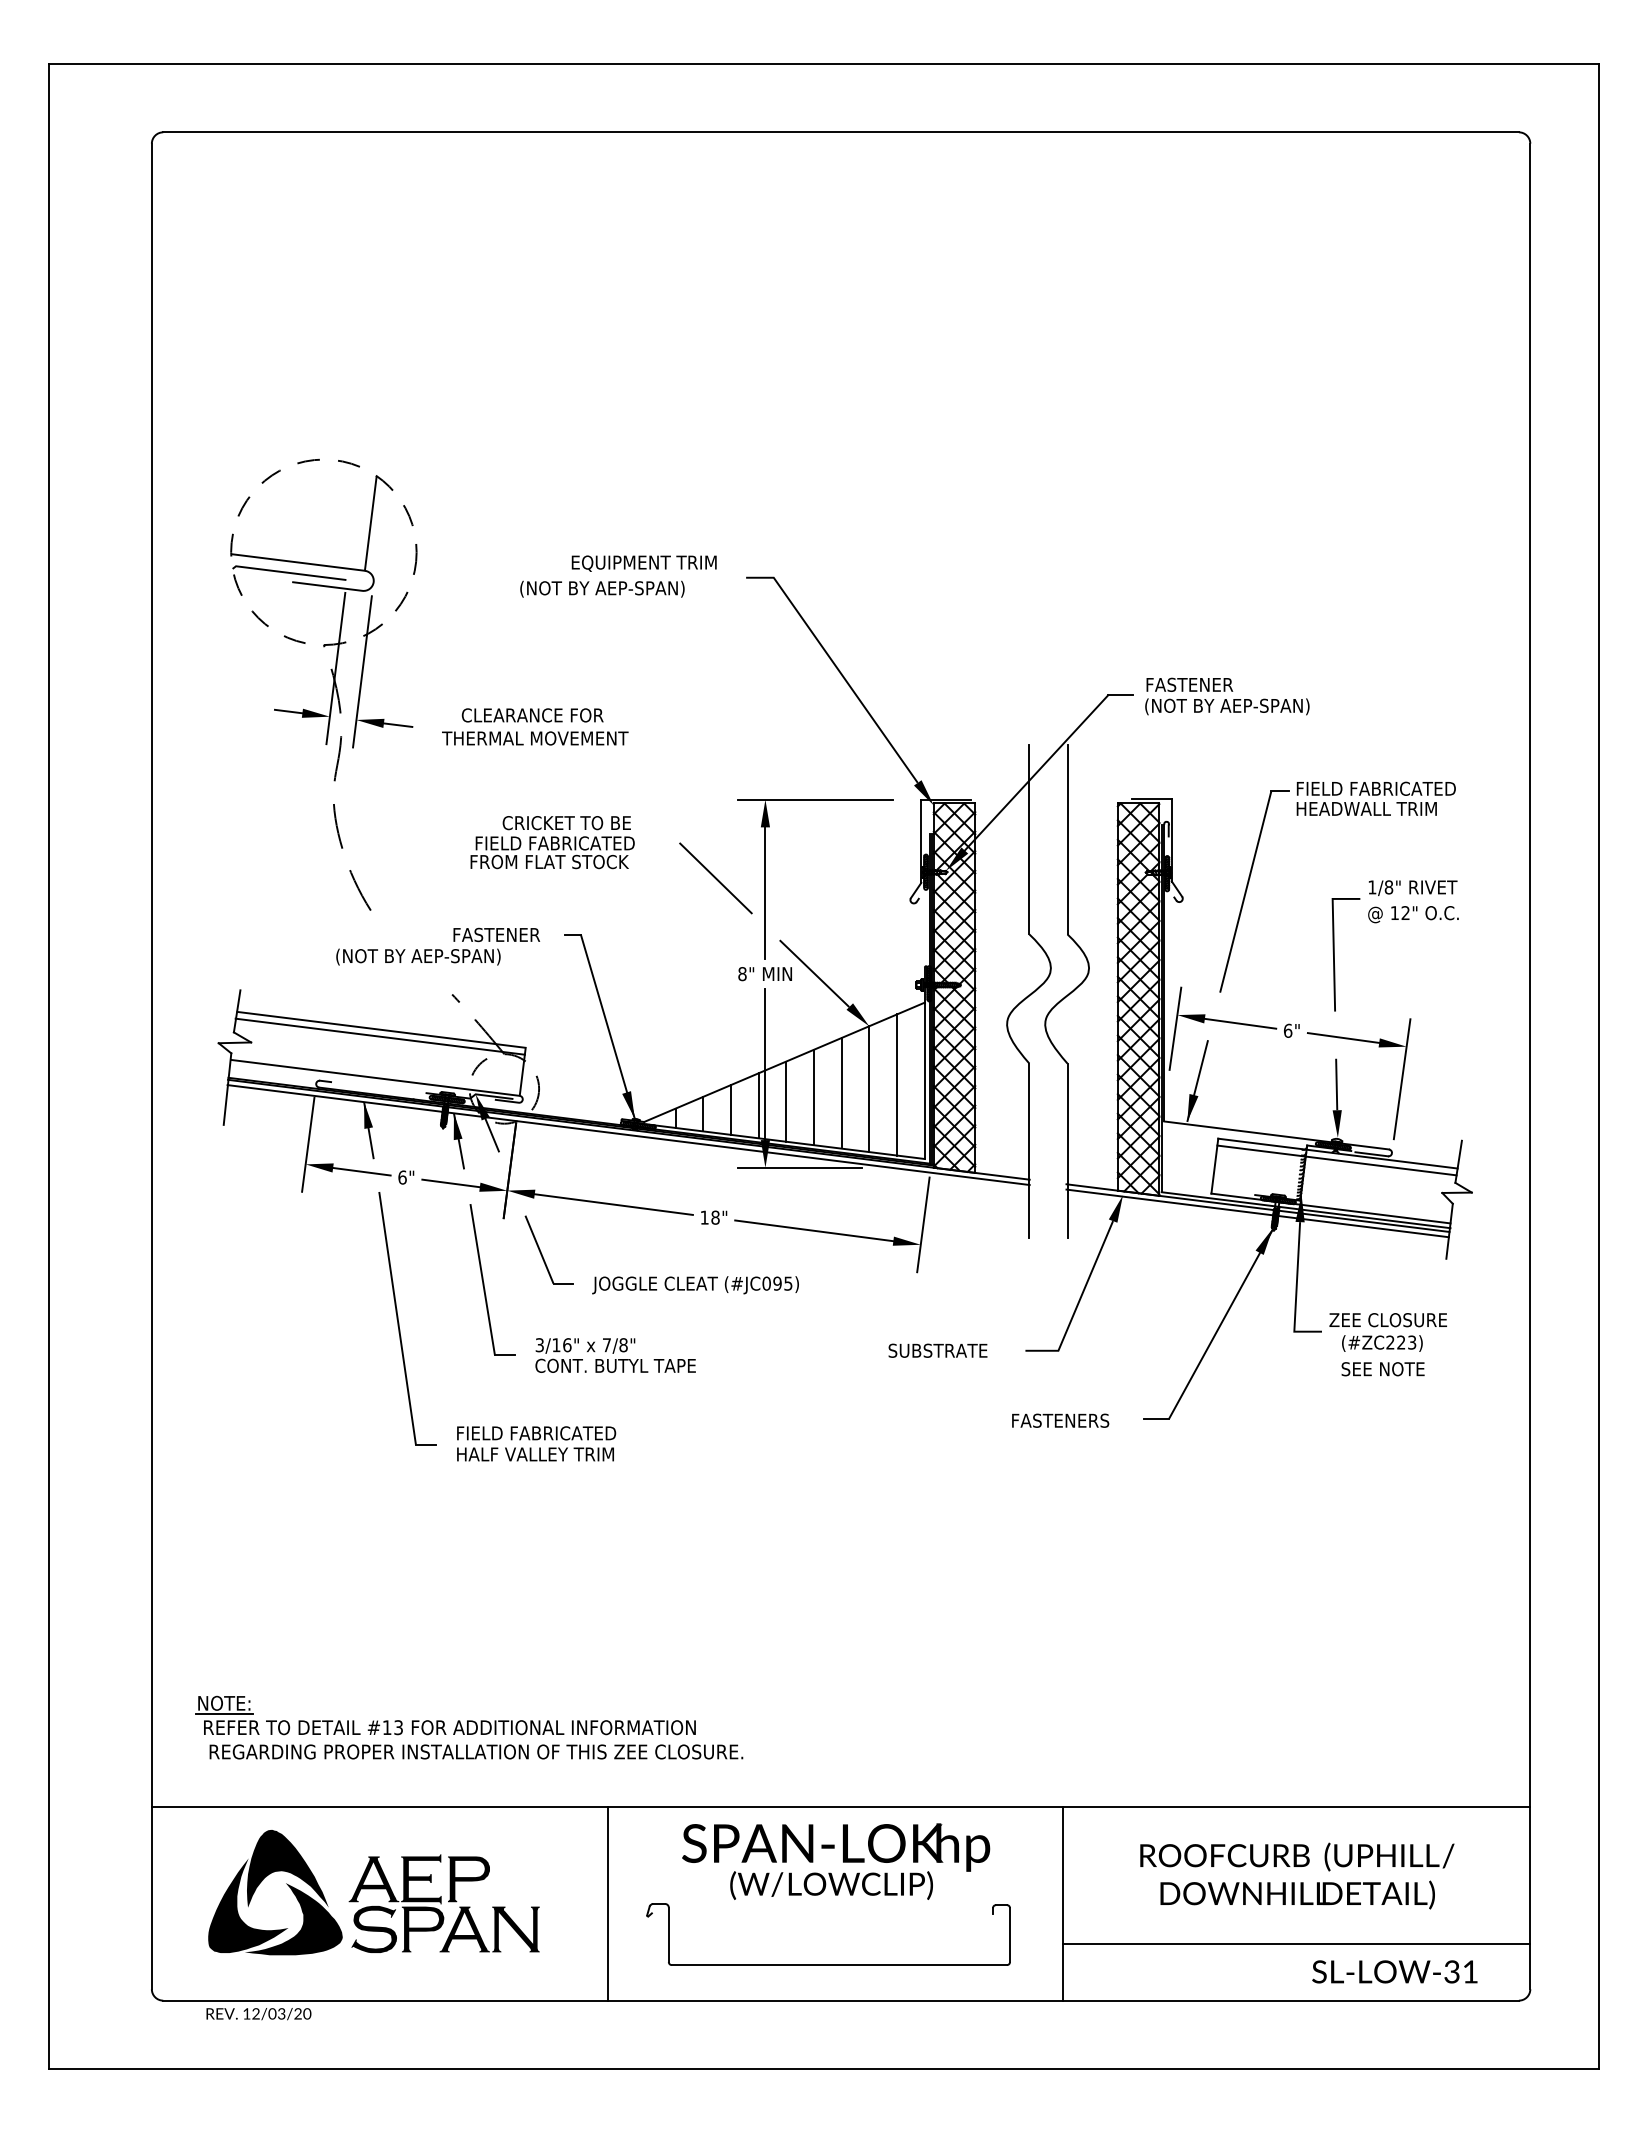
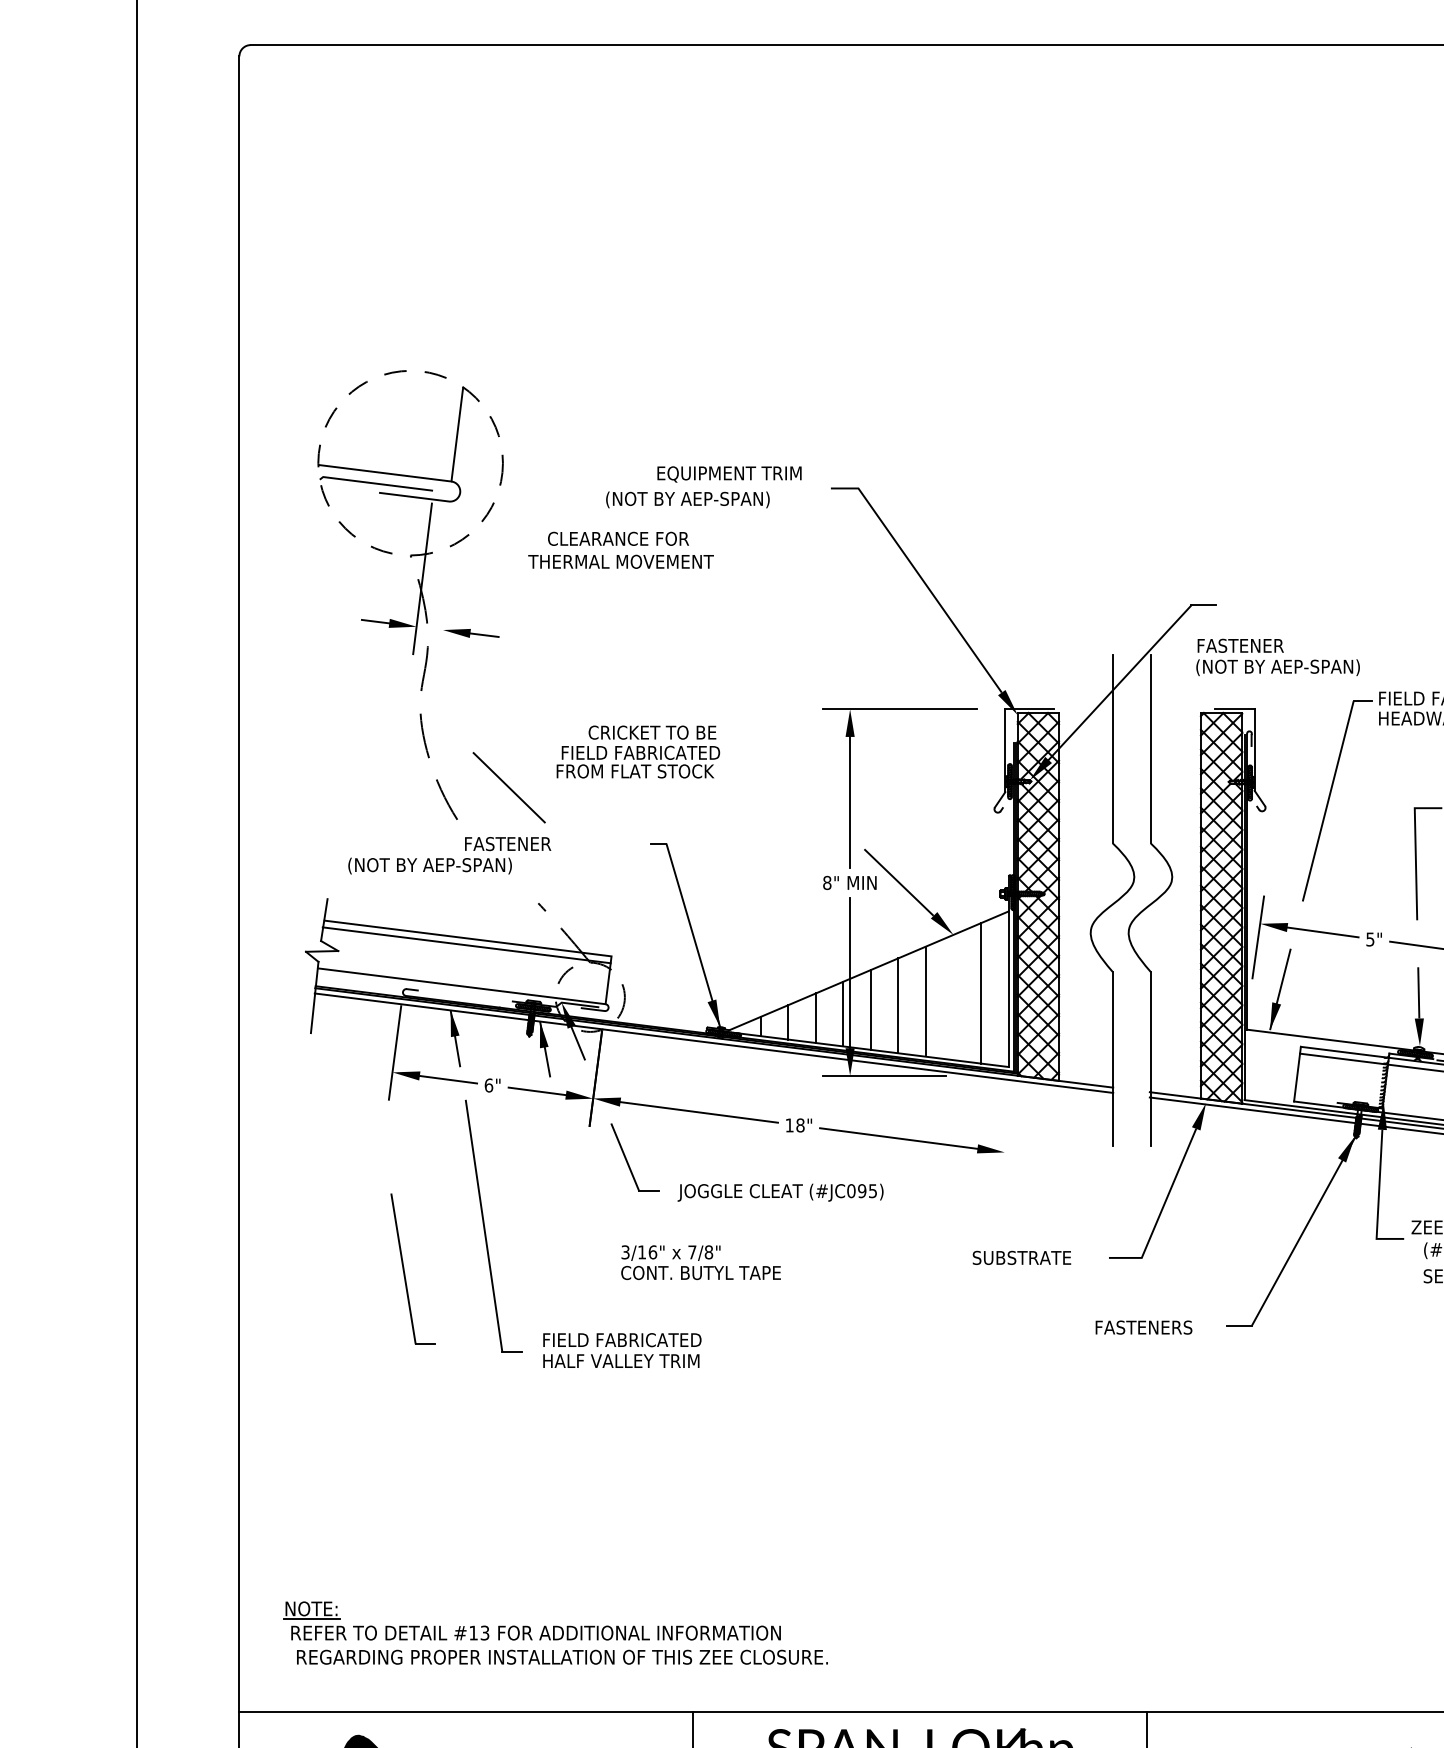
line: (362, 671) -> (449, 581), removed
text: (1227, 696) -> (1278, 657), moved
text: (535, 726) -> (621, 549), moved
line: (715, 878) -> (508, 787), moved
text: (438, 946) -> (450, 855), moved
text: (1288, 1030) -> (1370, 939), 6" -> 5"
line: (869, 1089) -> (953, 997), removed
line: (923, 1224) -> (1007, 1132), removed
part: (484, 1282) -> (405, 1271), moved

